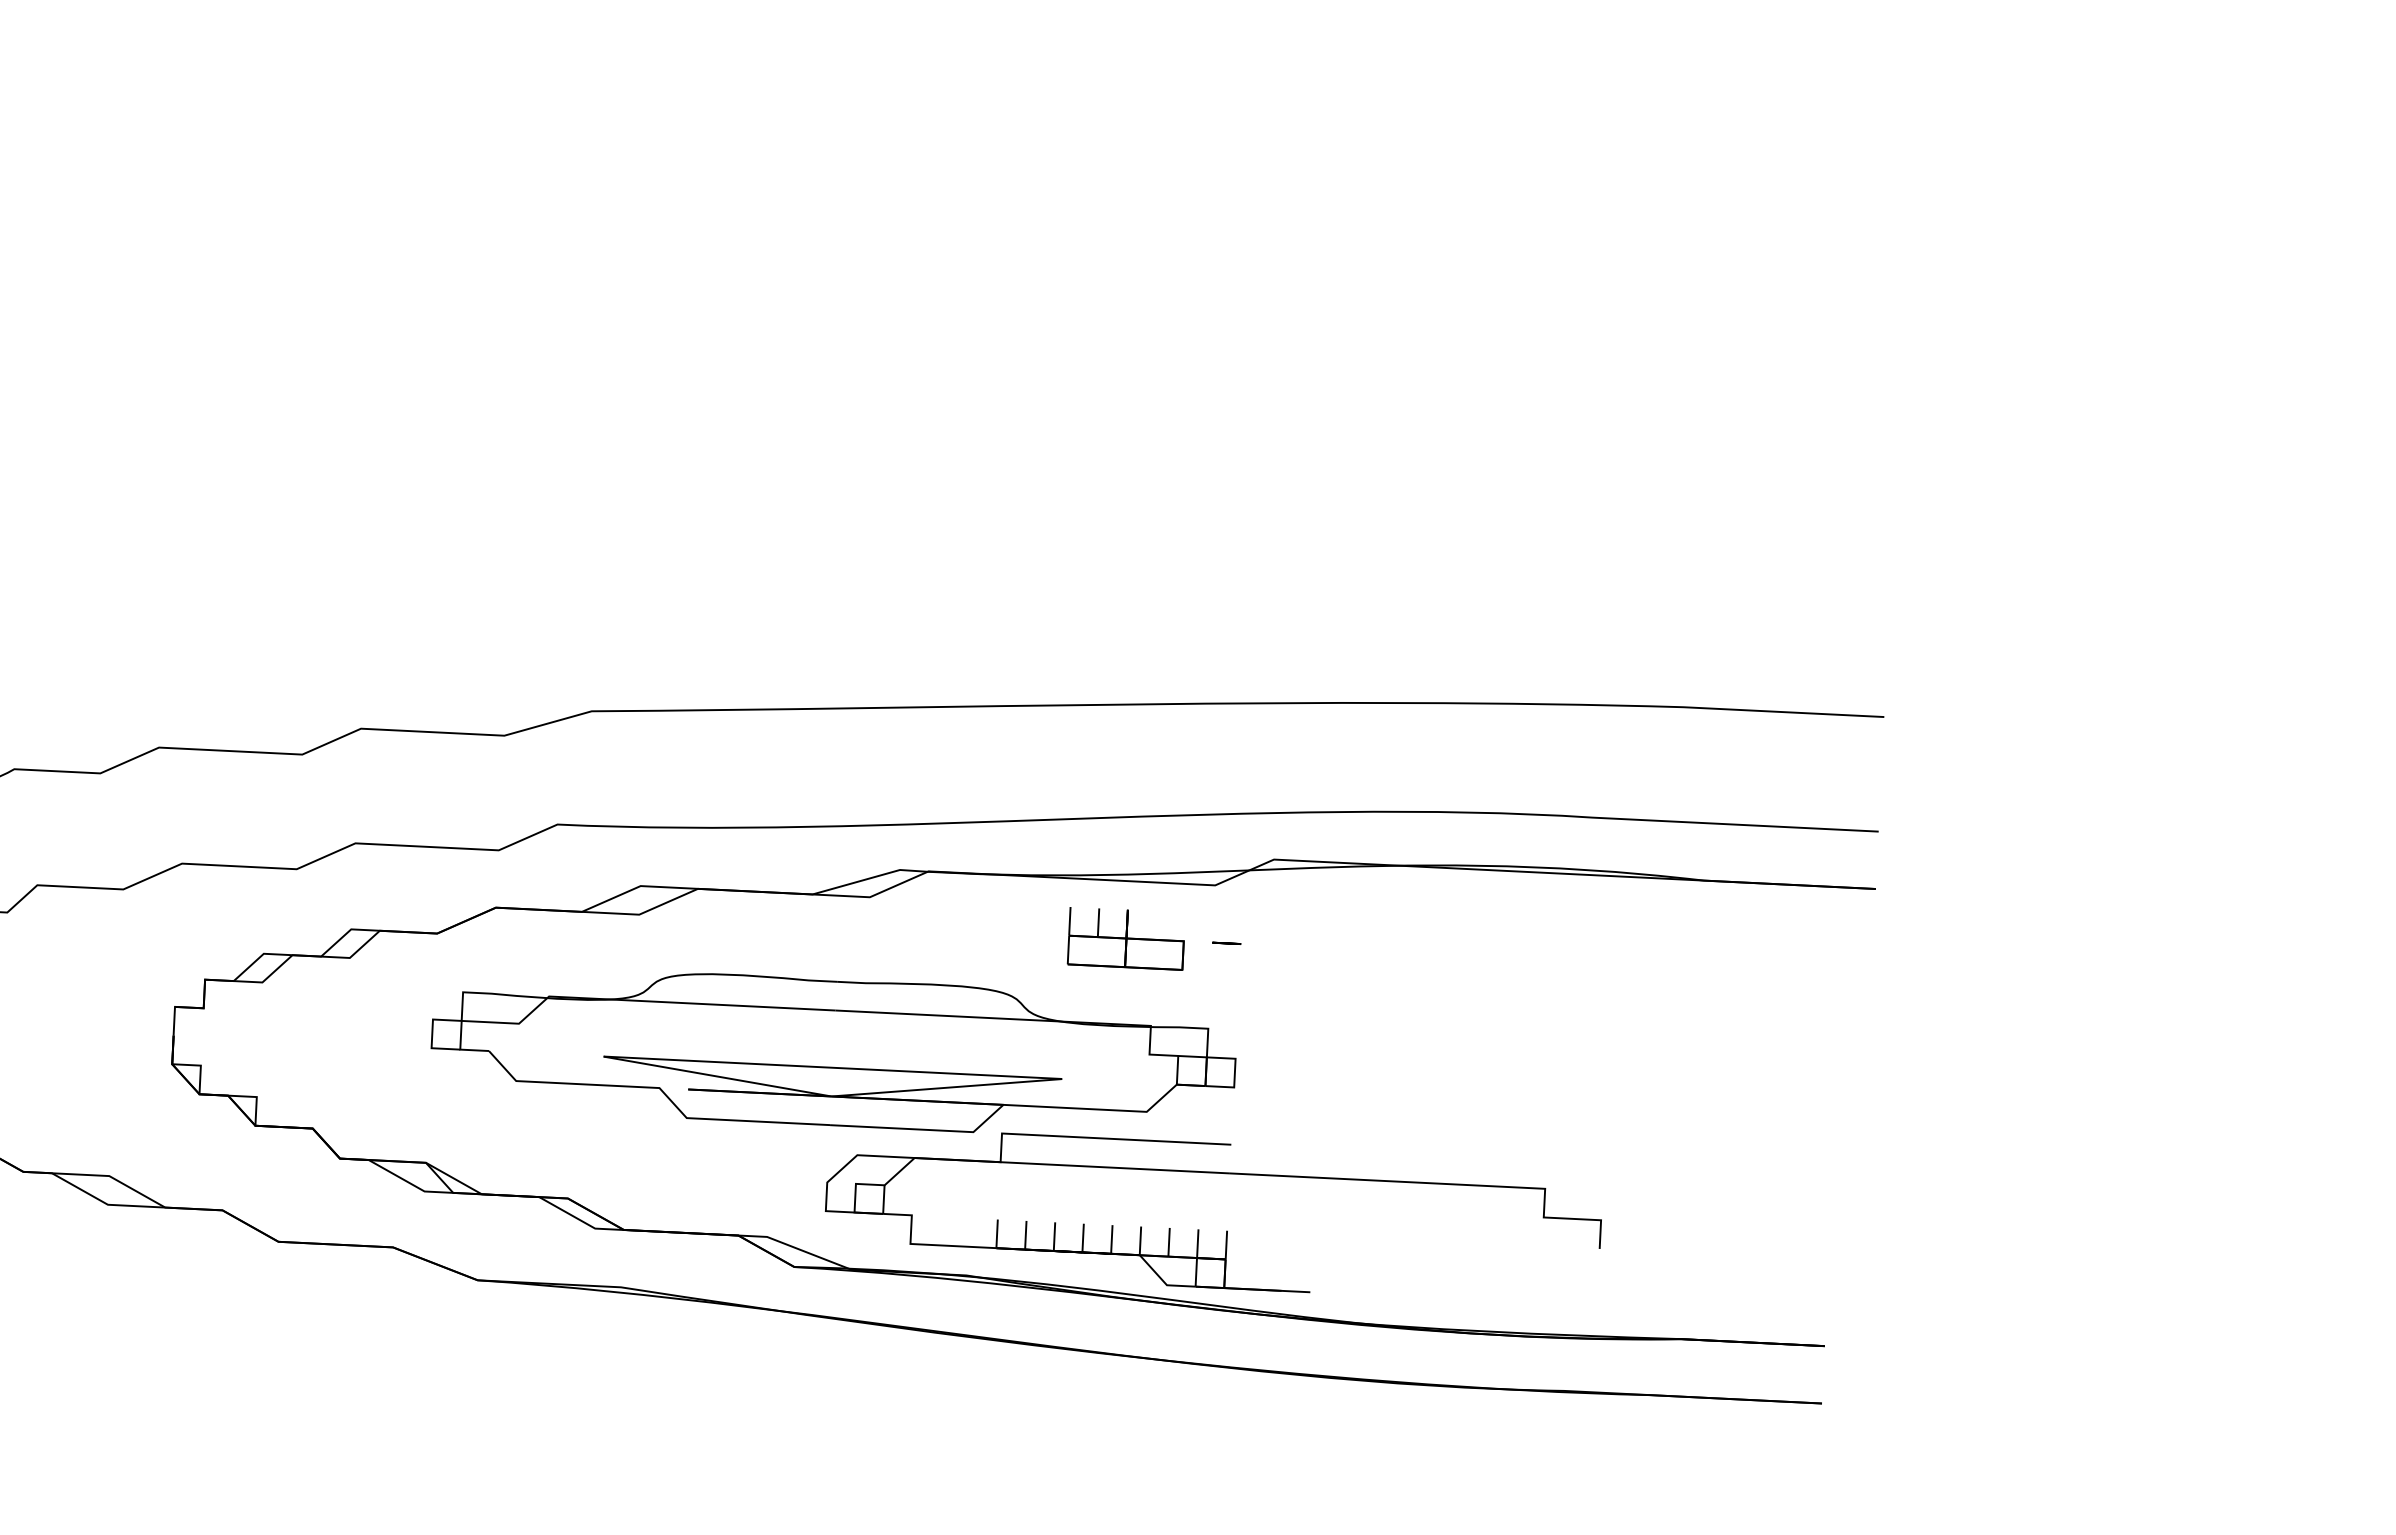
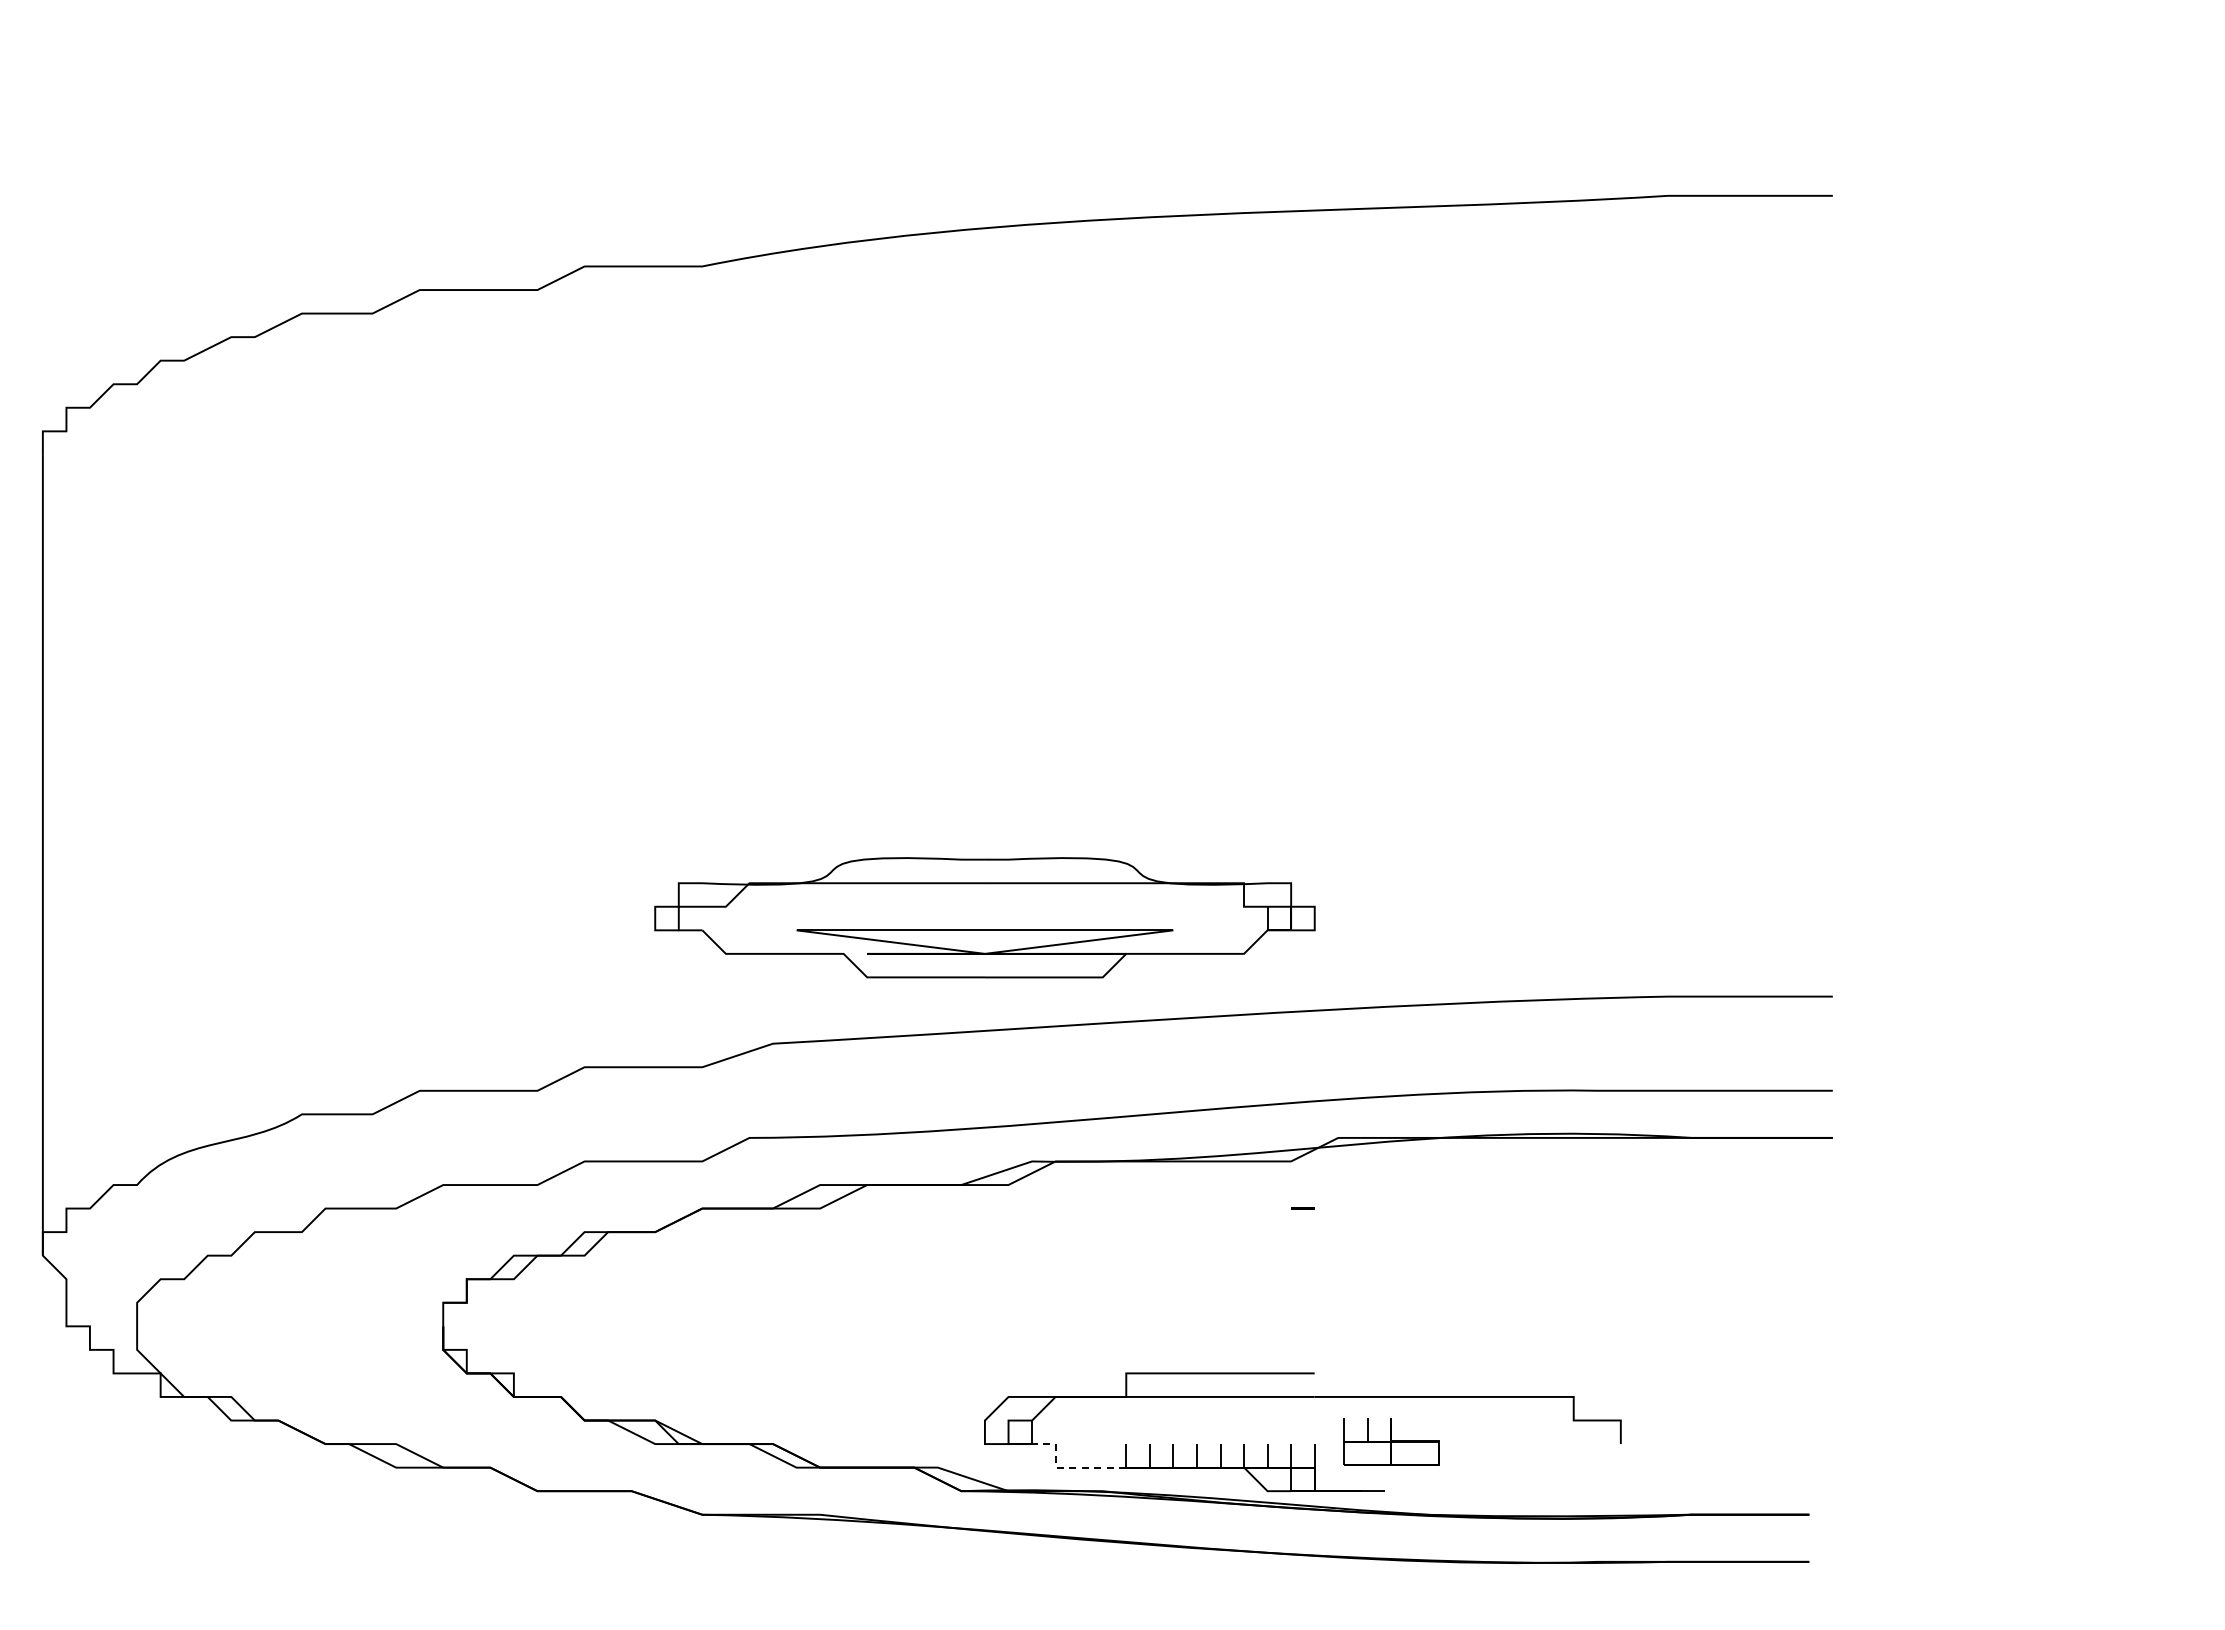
part: (1126, 938) -> (1391, 1441), moved
part: (833, 1052) -> (984, 917), moved
line: (922, 1244) -> (1065, 1467), solid -> dashed

